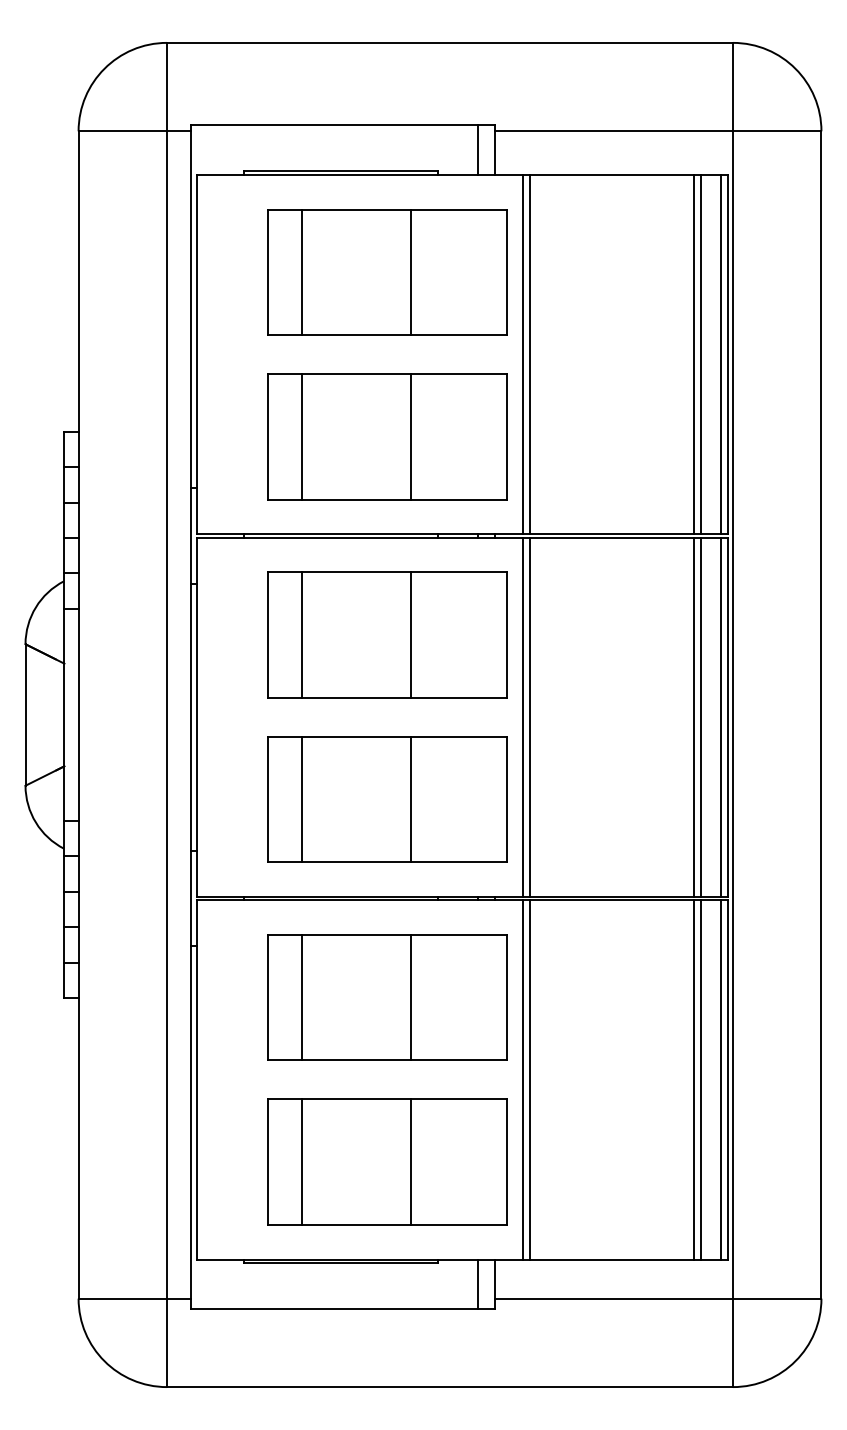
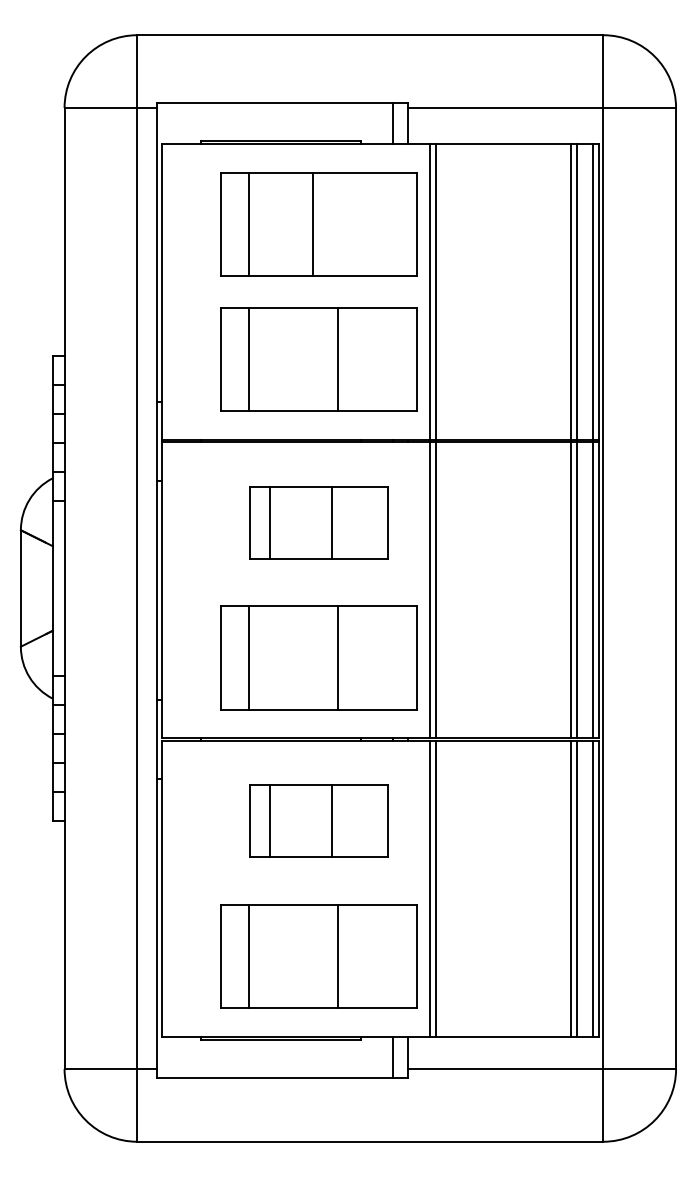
line: (411, 272) -> (313, 224), moved
part: (387, 634) -> (318, 522), size x0.7
part: (387, 997) -> (318, 821), size x0.7

